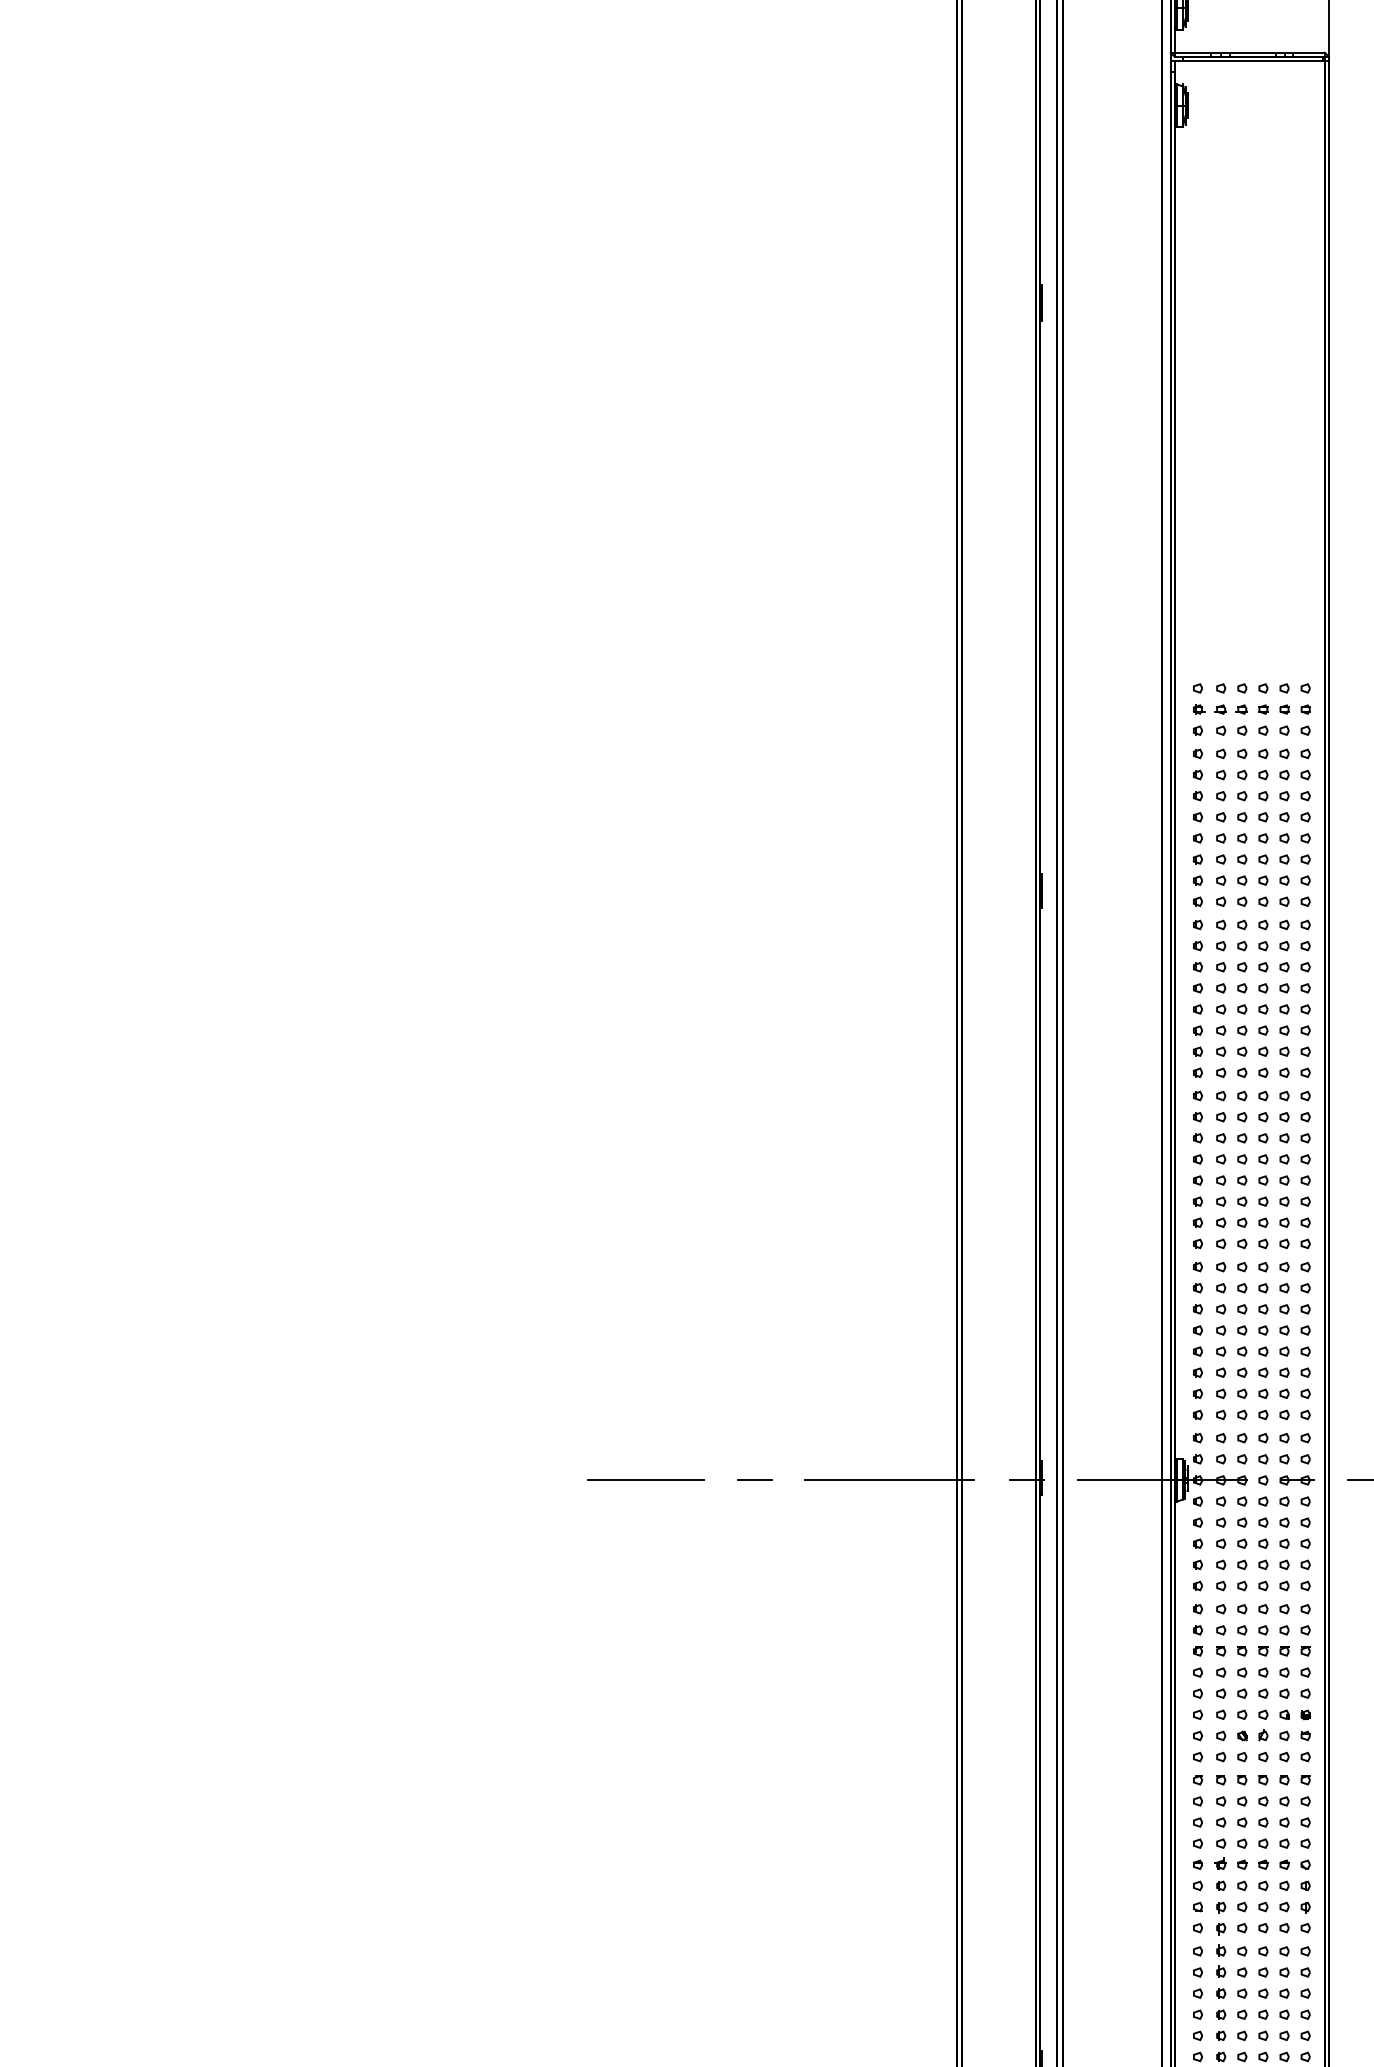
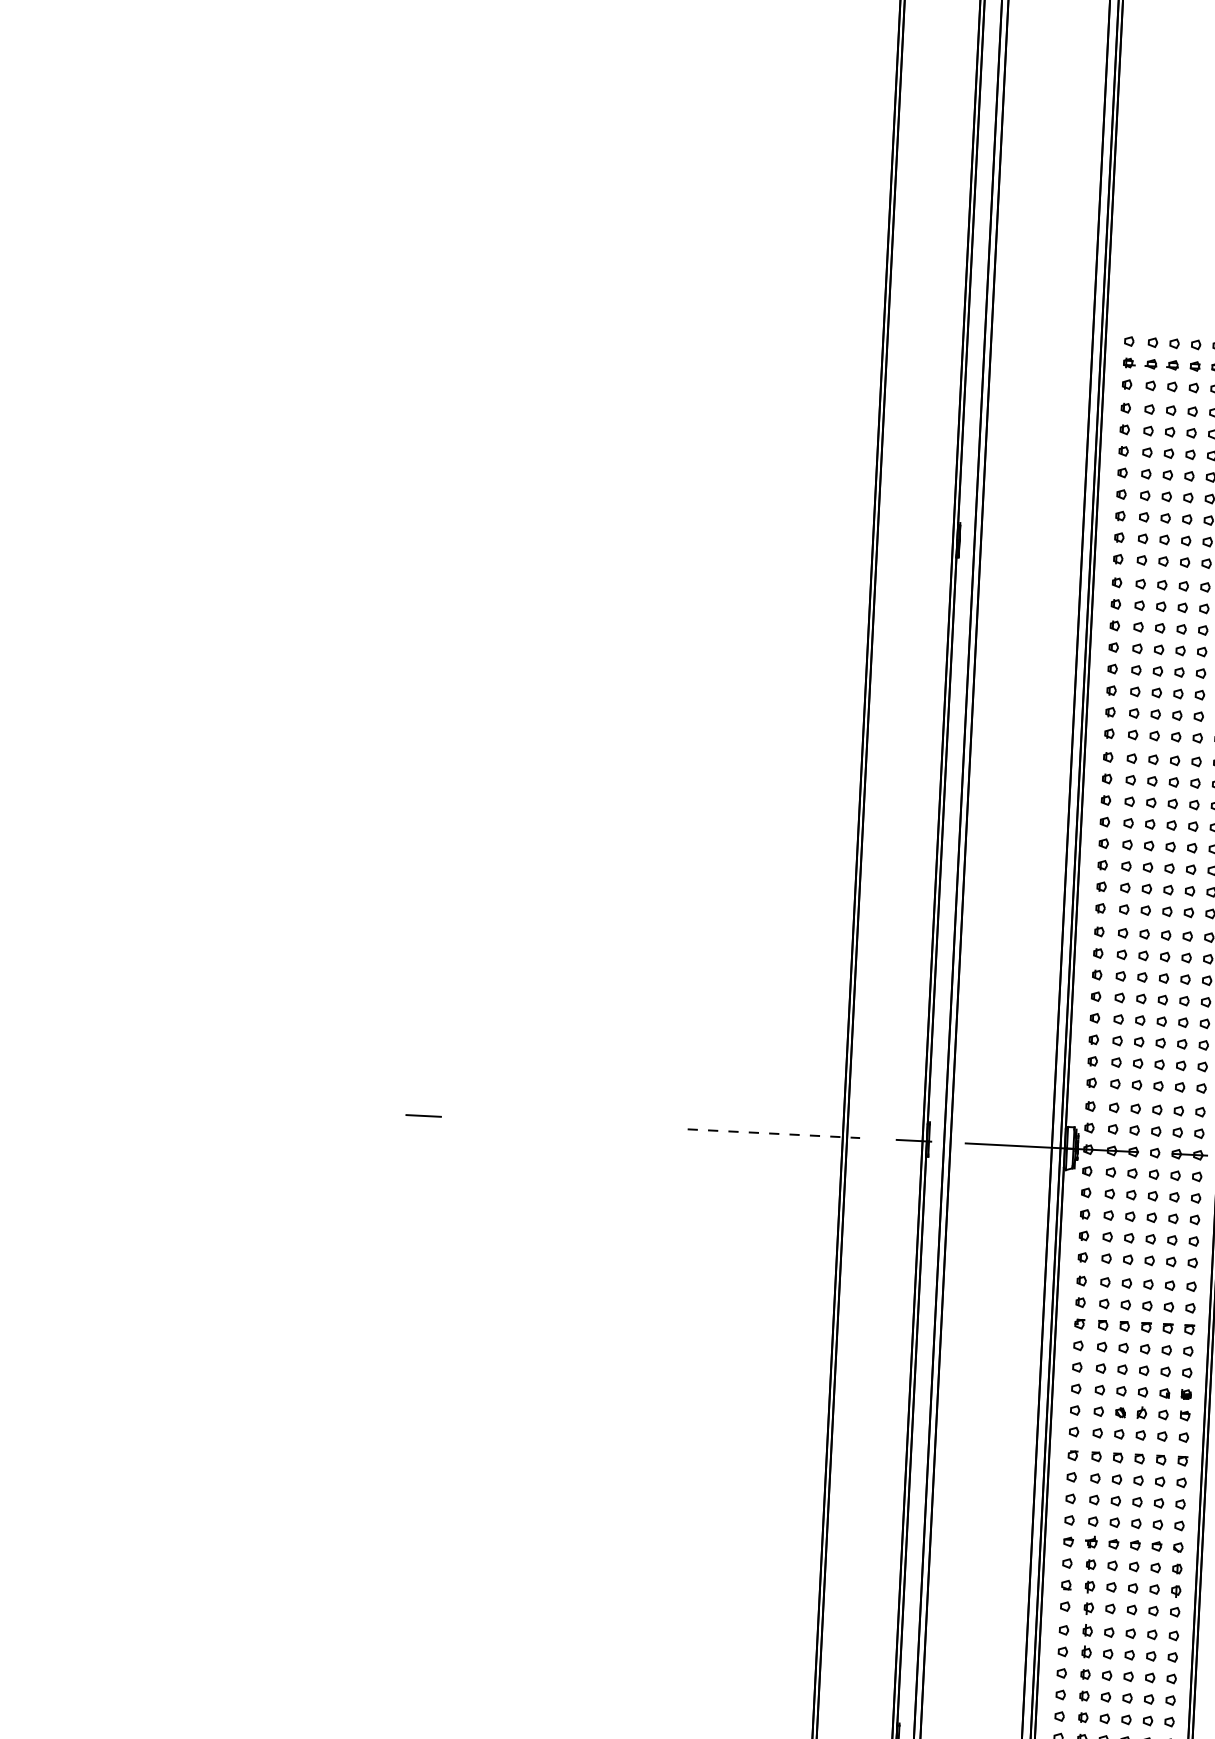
line: (754, 1479) -> (423, 1115), moved
line: (645, 1480) -> (524, 1121), removed
line: (890, 1480) -> (774, 1133), solid -> dashed

